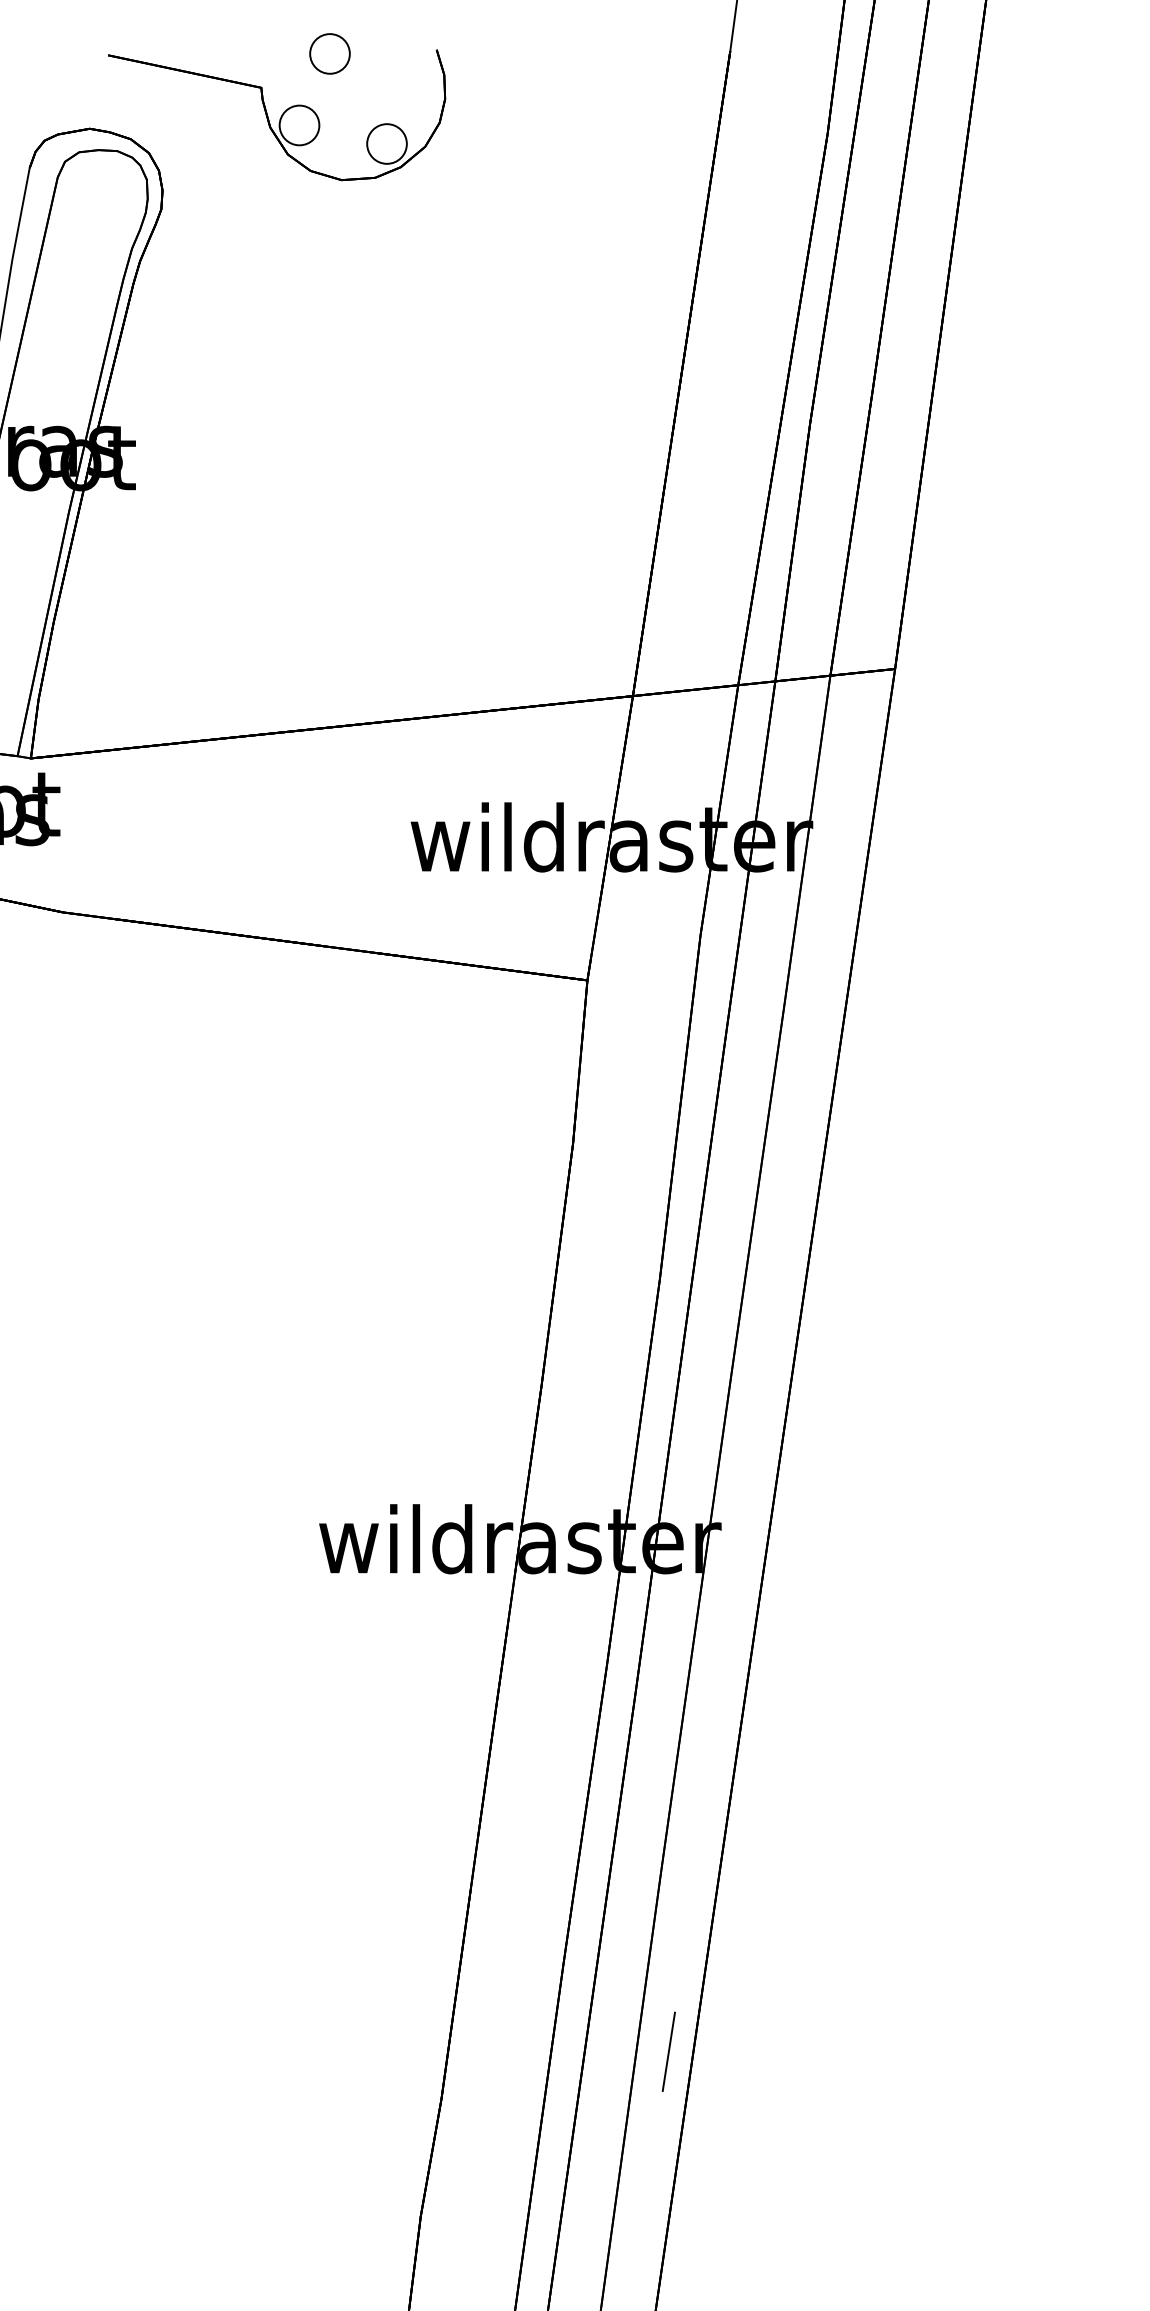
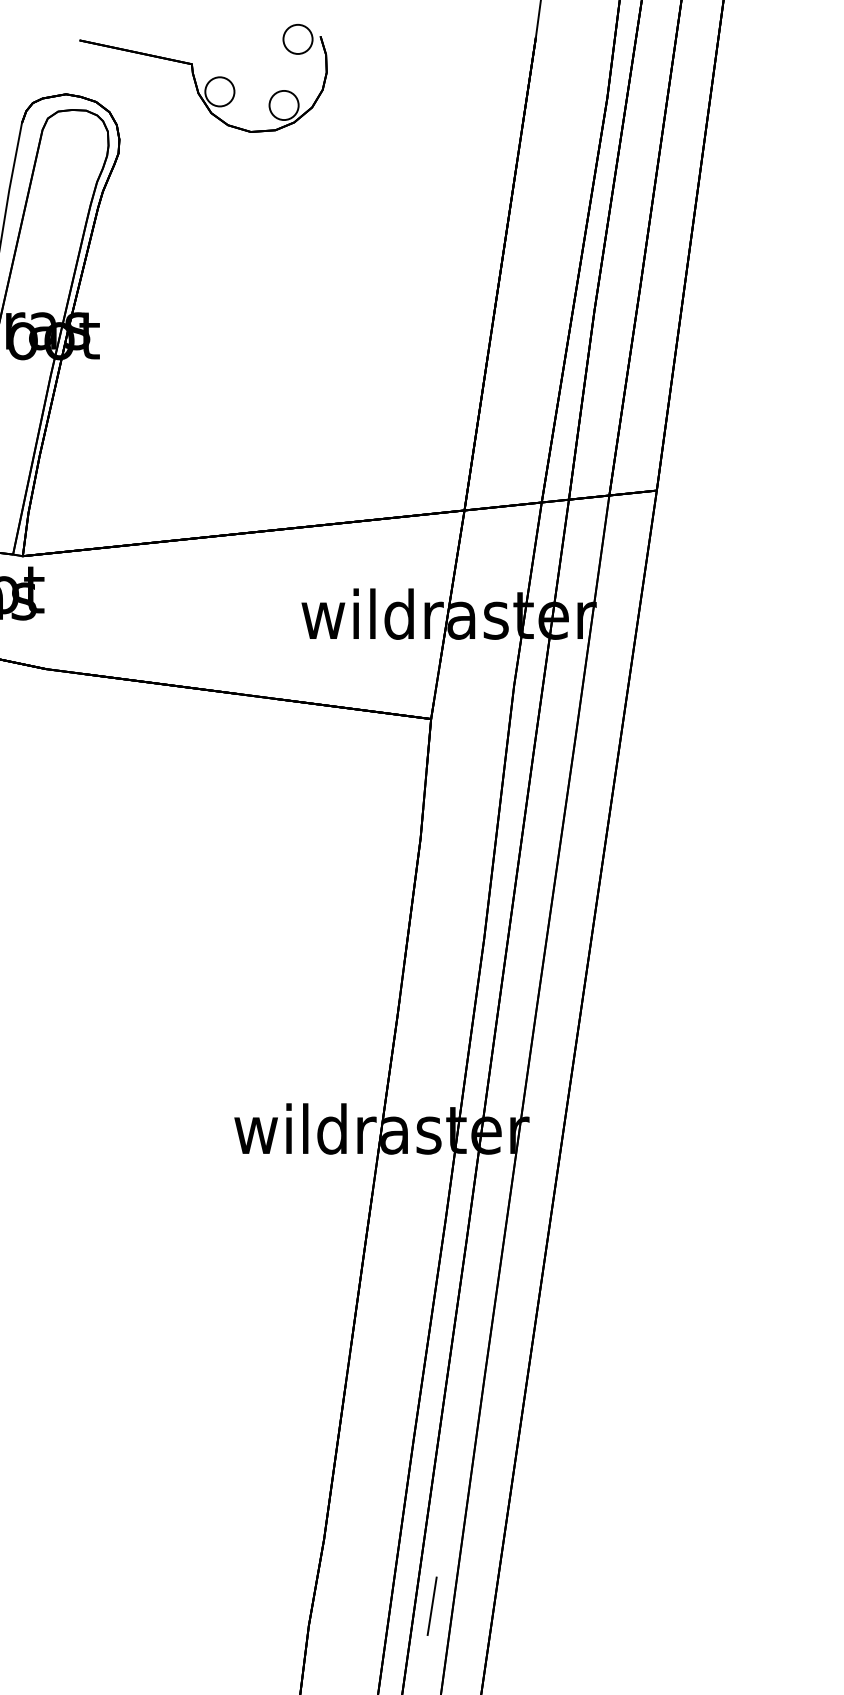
part: (329, 53) -> (297, 39), moved
line: (668, 2051) -> (431, 1606), moved

